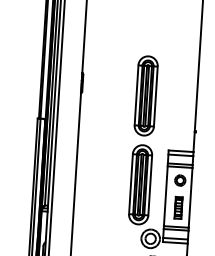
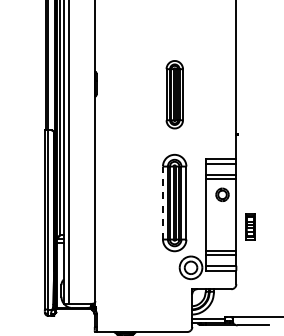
part: (146, 95) -> (174, 94), size x0.7
line: (130, 183) -> (162, 202), solid -> dashed
part: (178, 207) -> (250, 226), moved

